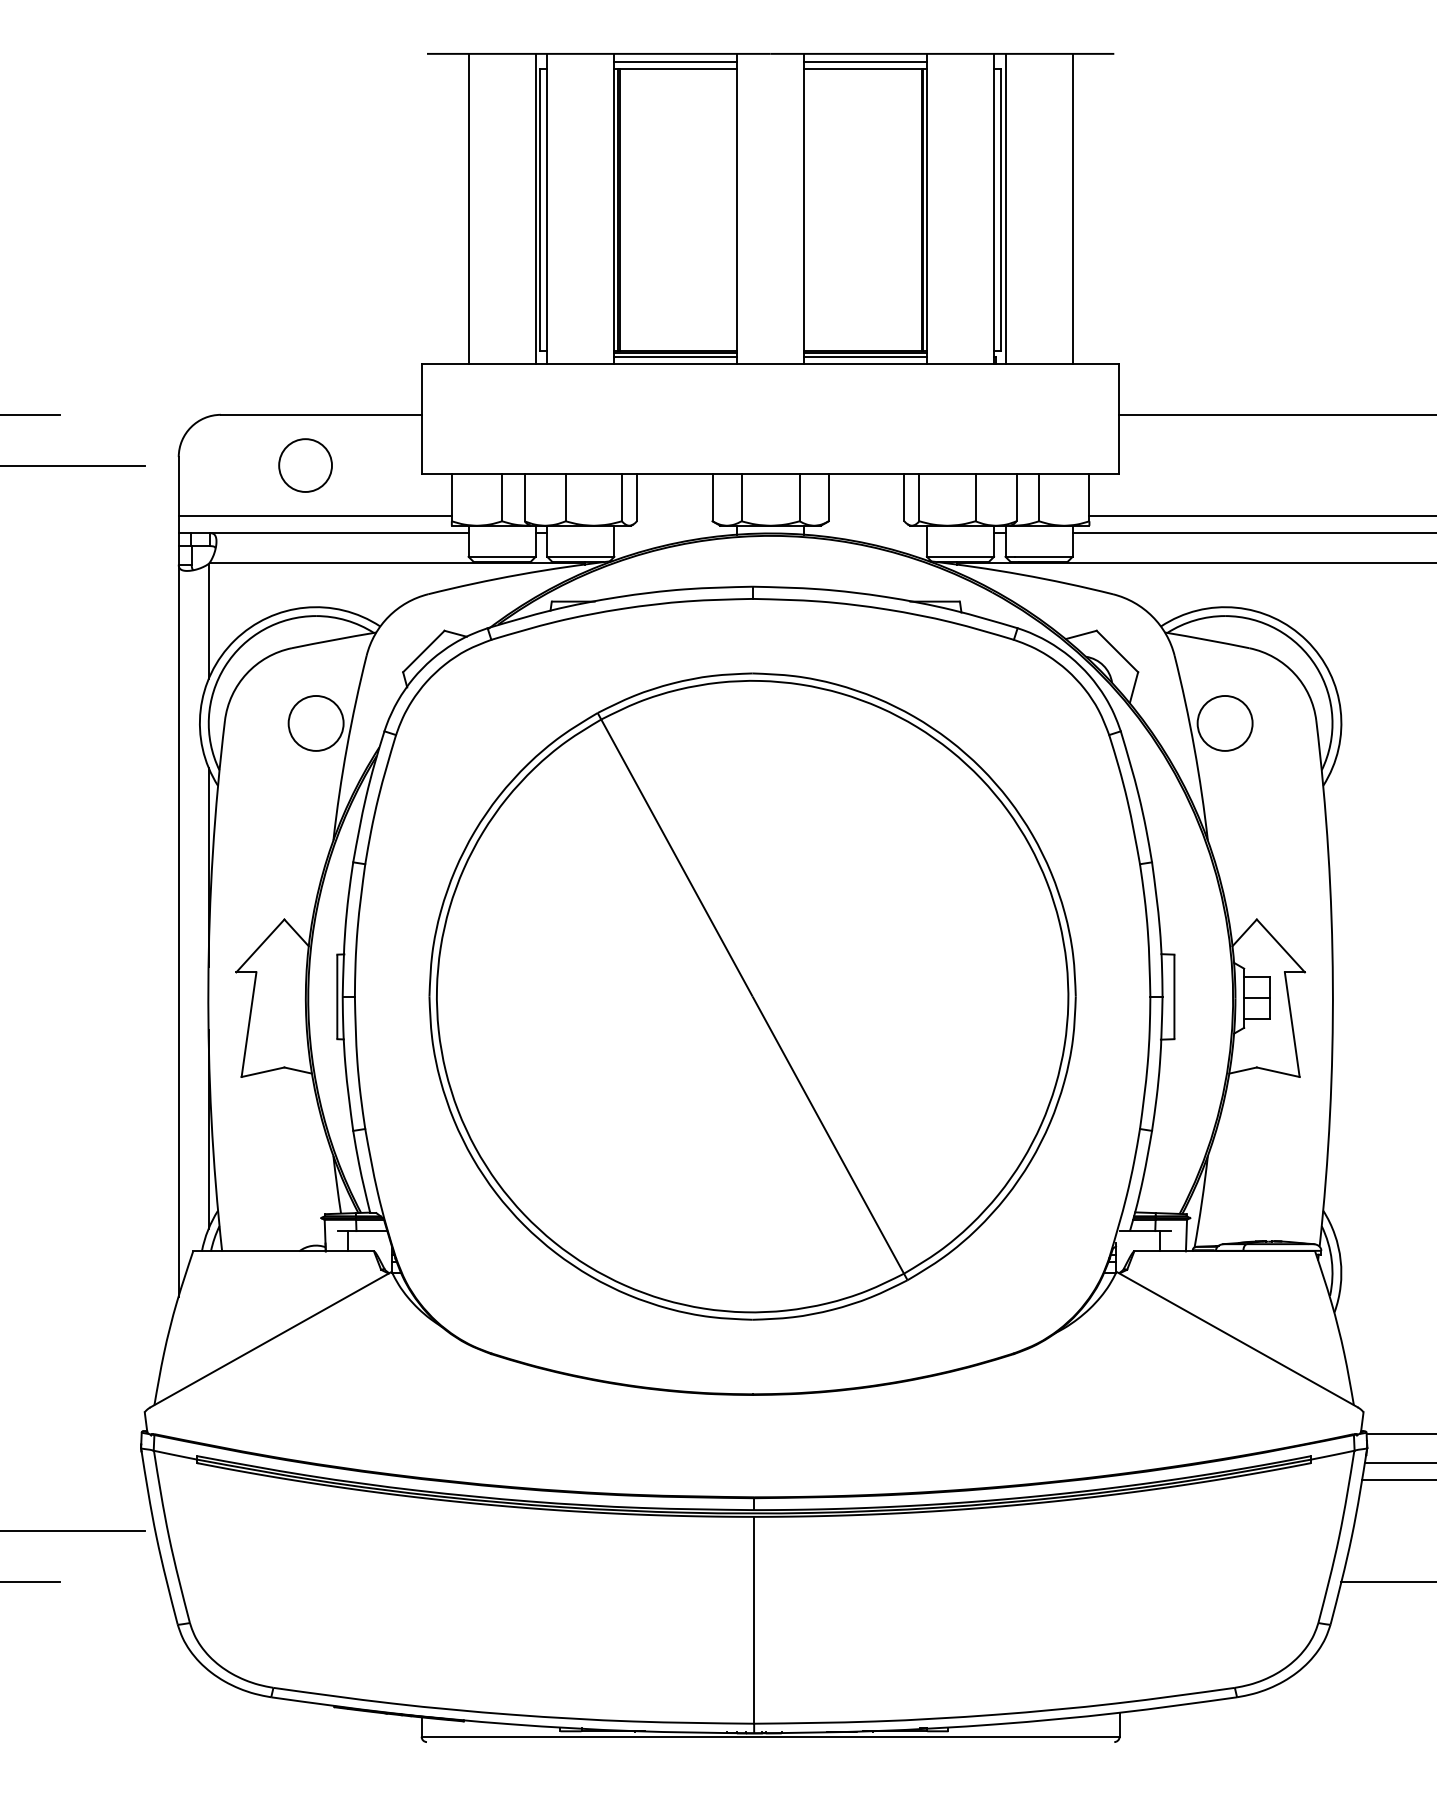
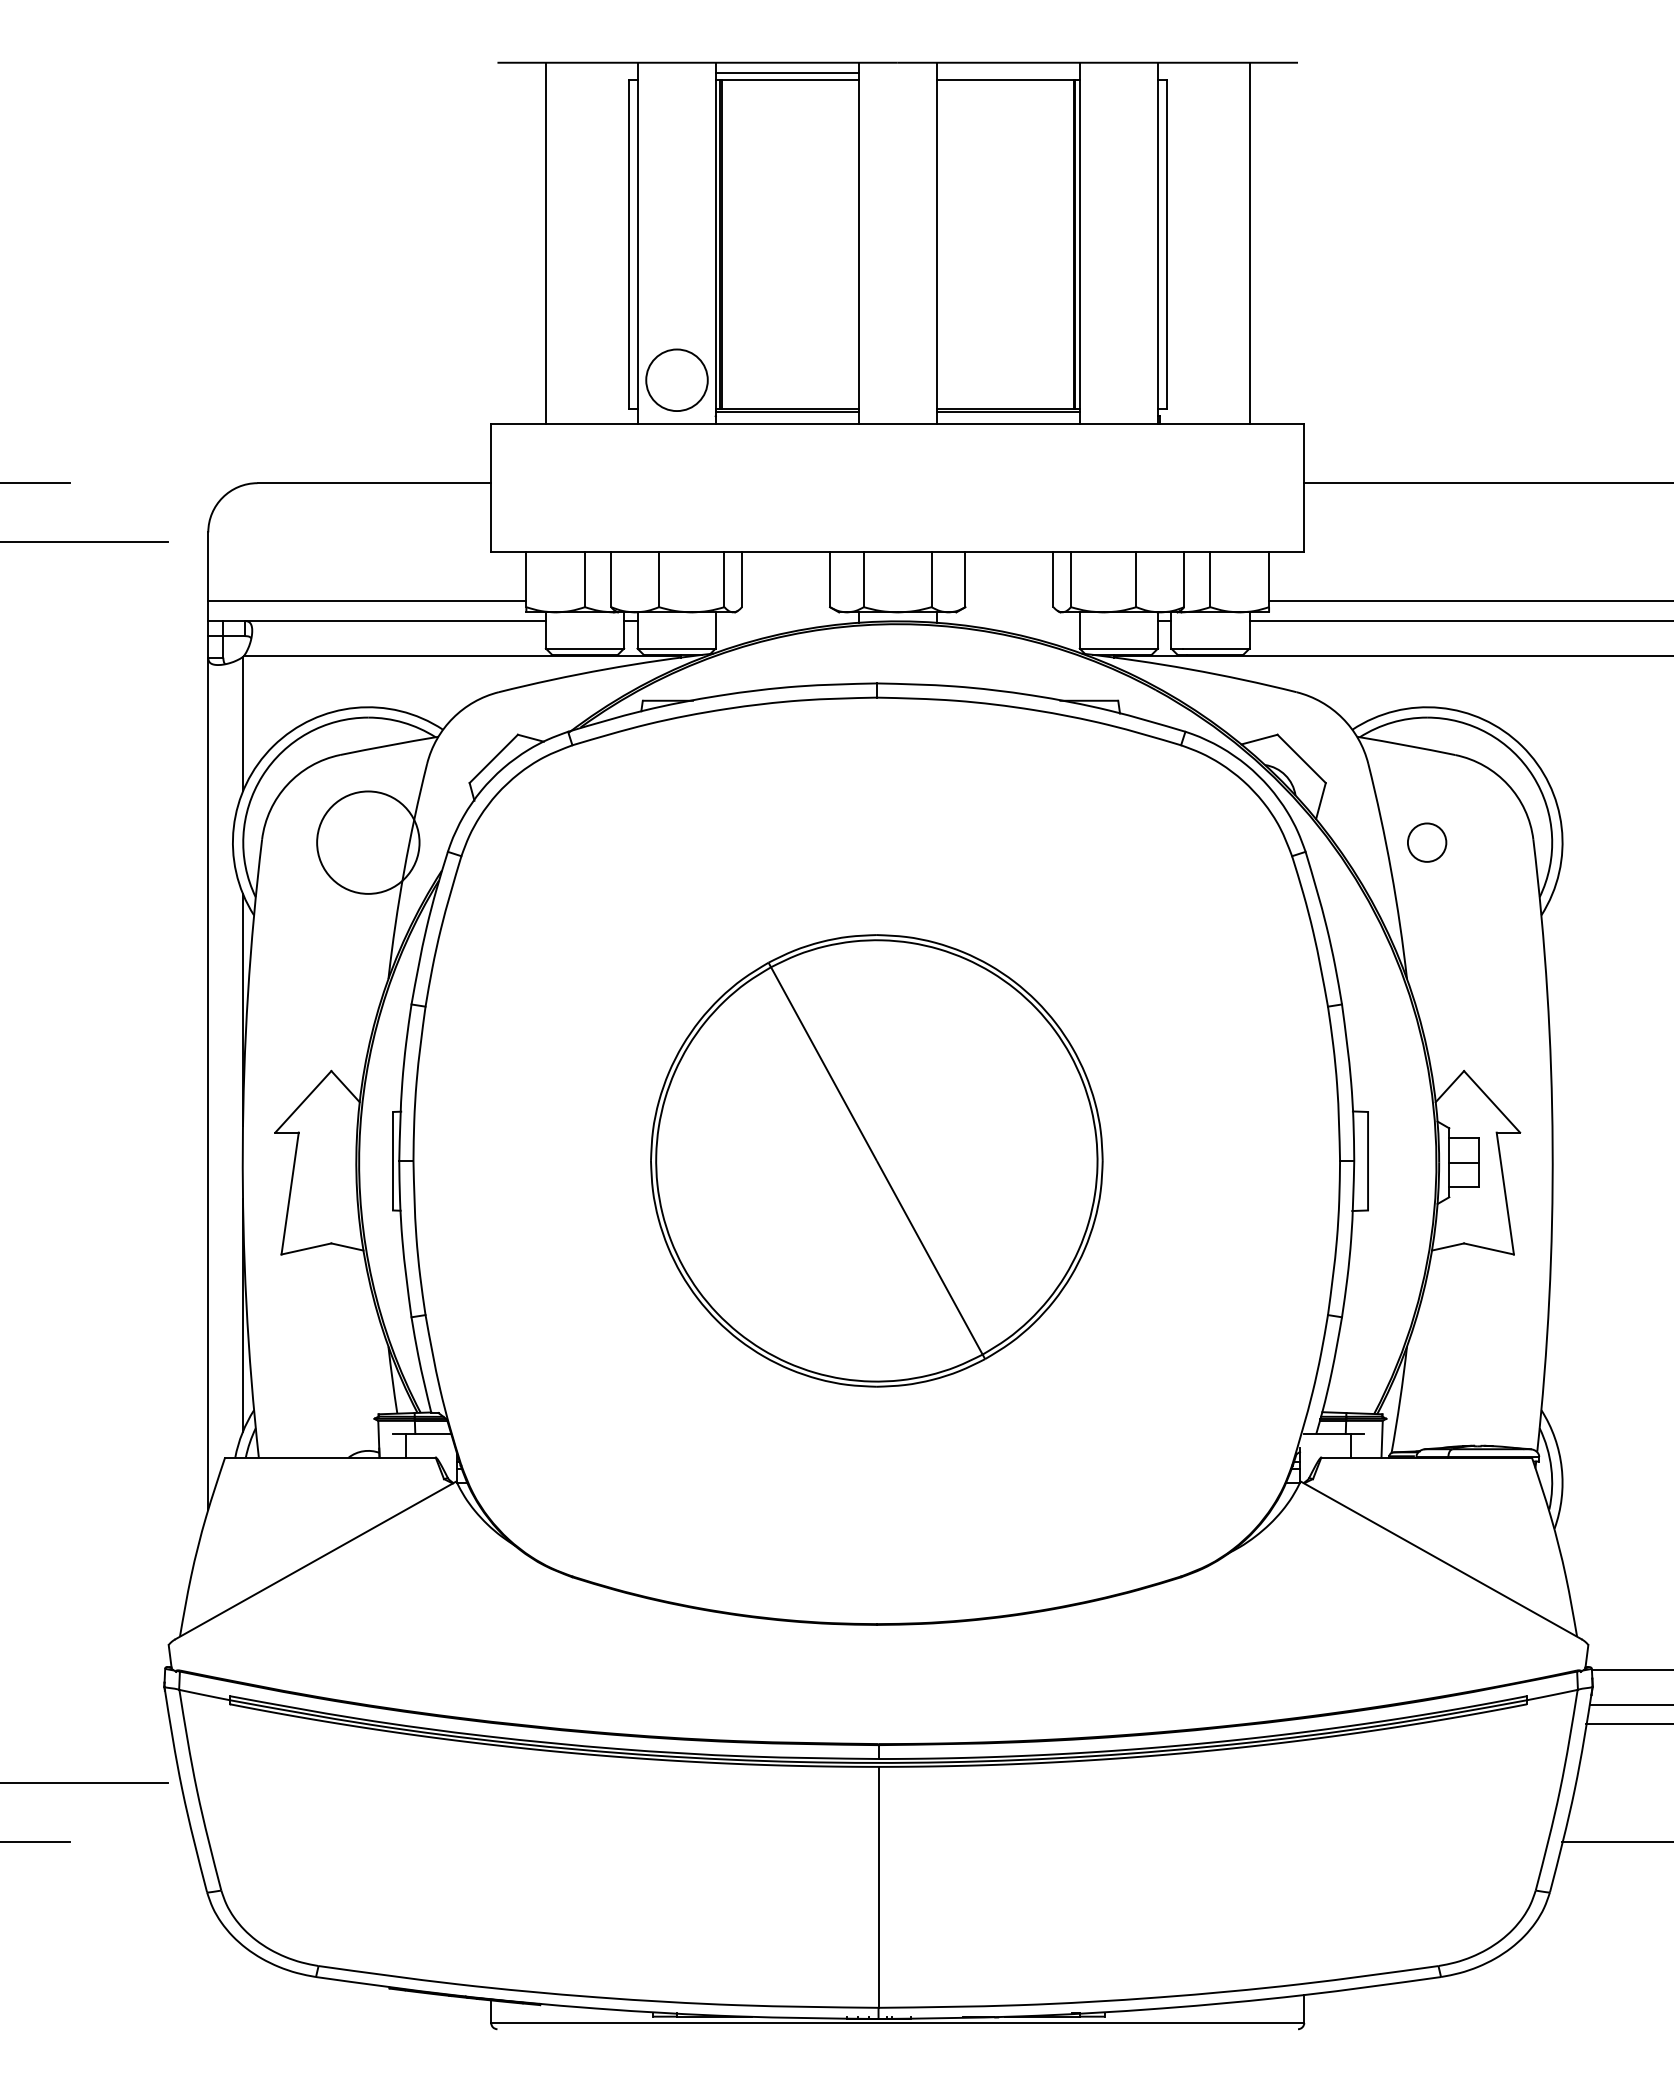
line: (864, 62) -> (1007, 72), removed
line: (536, 209) -> (624, 243), removed
line: (1005, 209) -> (1171, 243), removed
line: (675, 357) -> (786, 416), removed
line: (864, 357) -> (1007, 416), removed
circle: (305, 464) -> (676, 379), moved
circle: (316, 723) -> (368, 842), size x1.6
circle: (1225, 723) -> (1427, 842), size x0.6
part: (752, 996) -> (876, 1160), size x0.6

